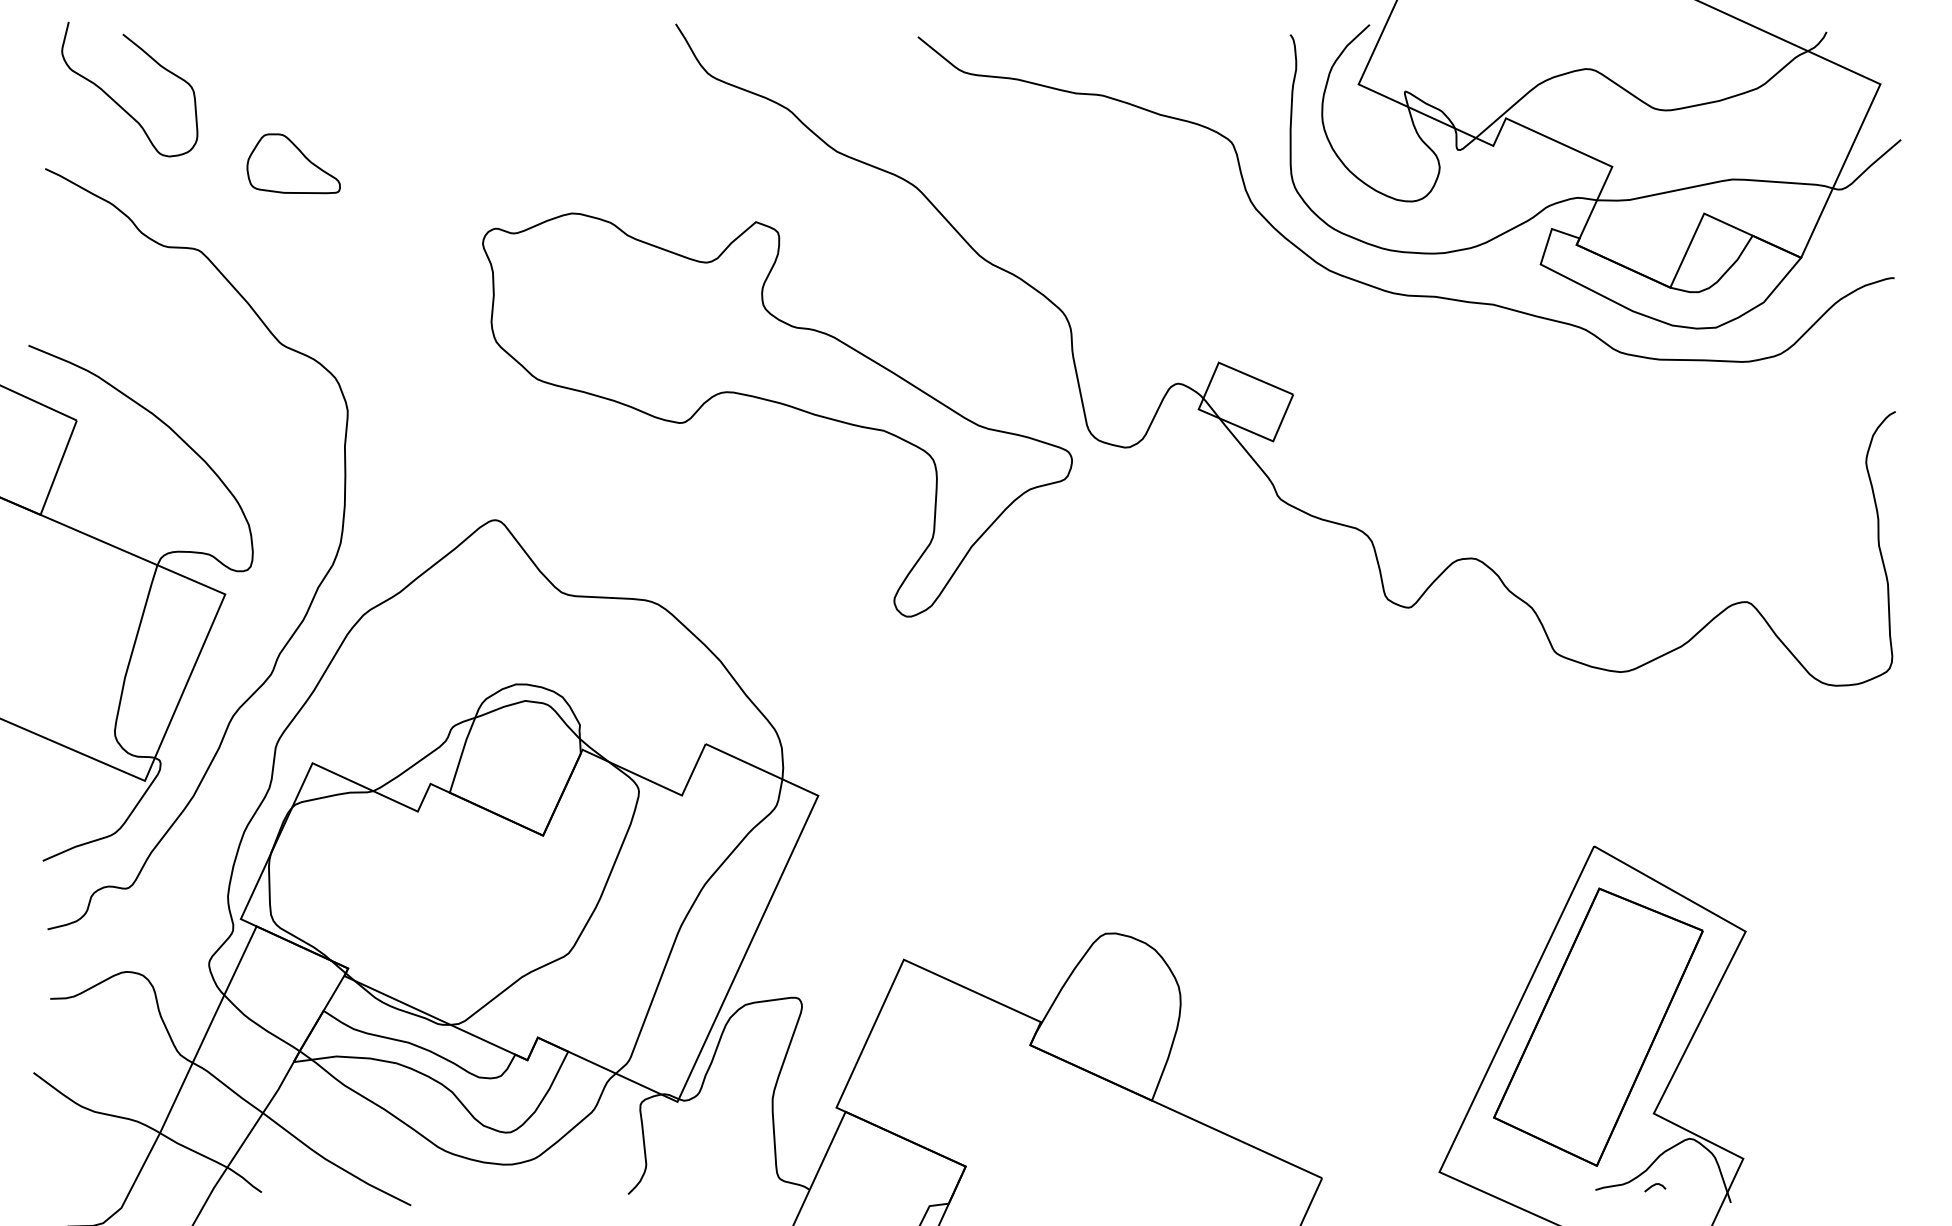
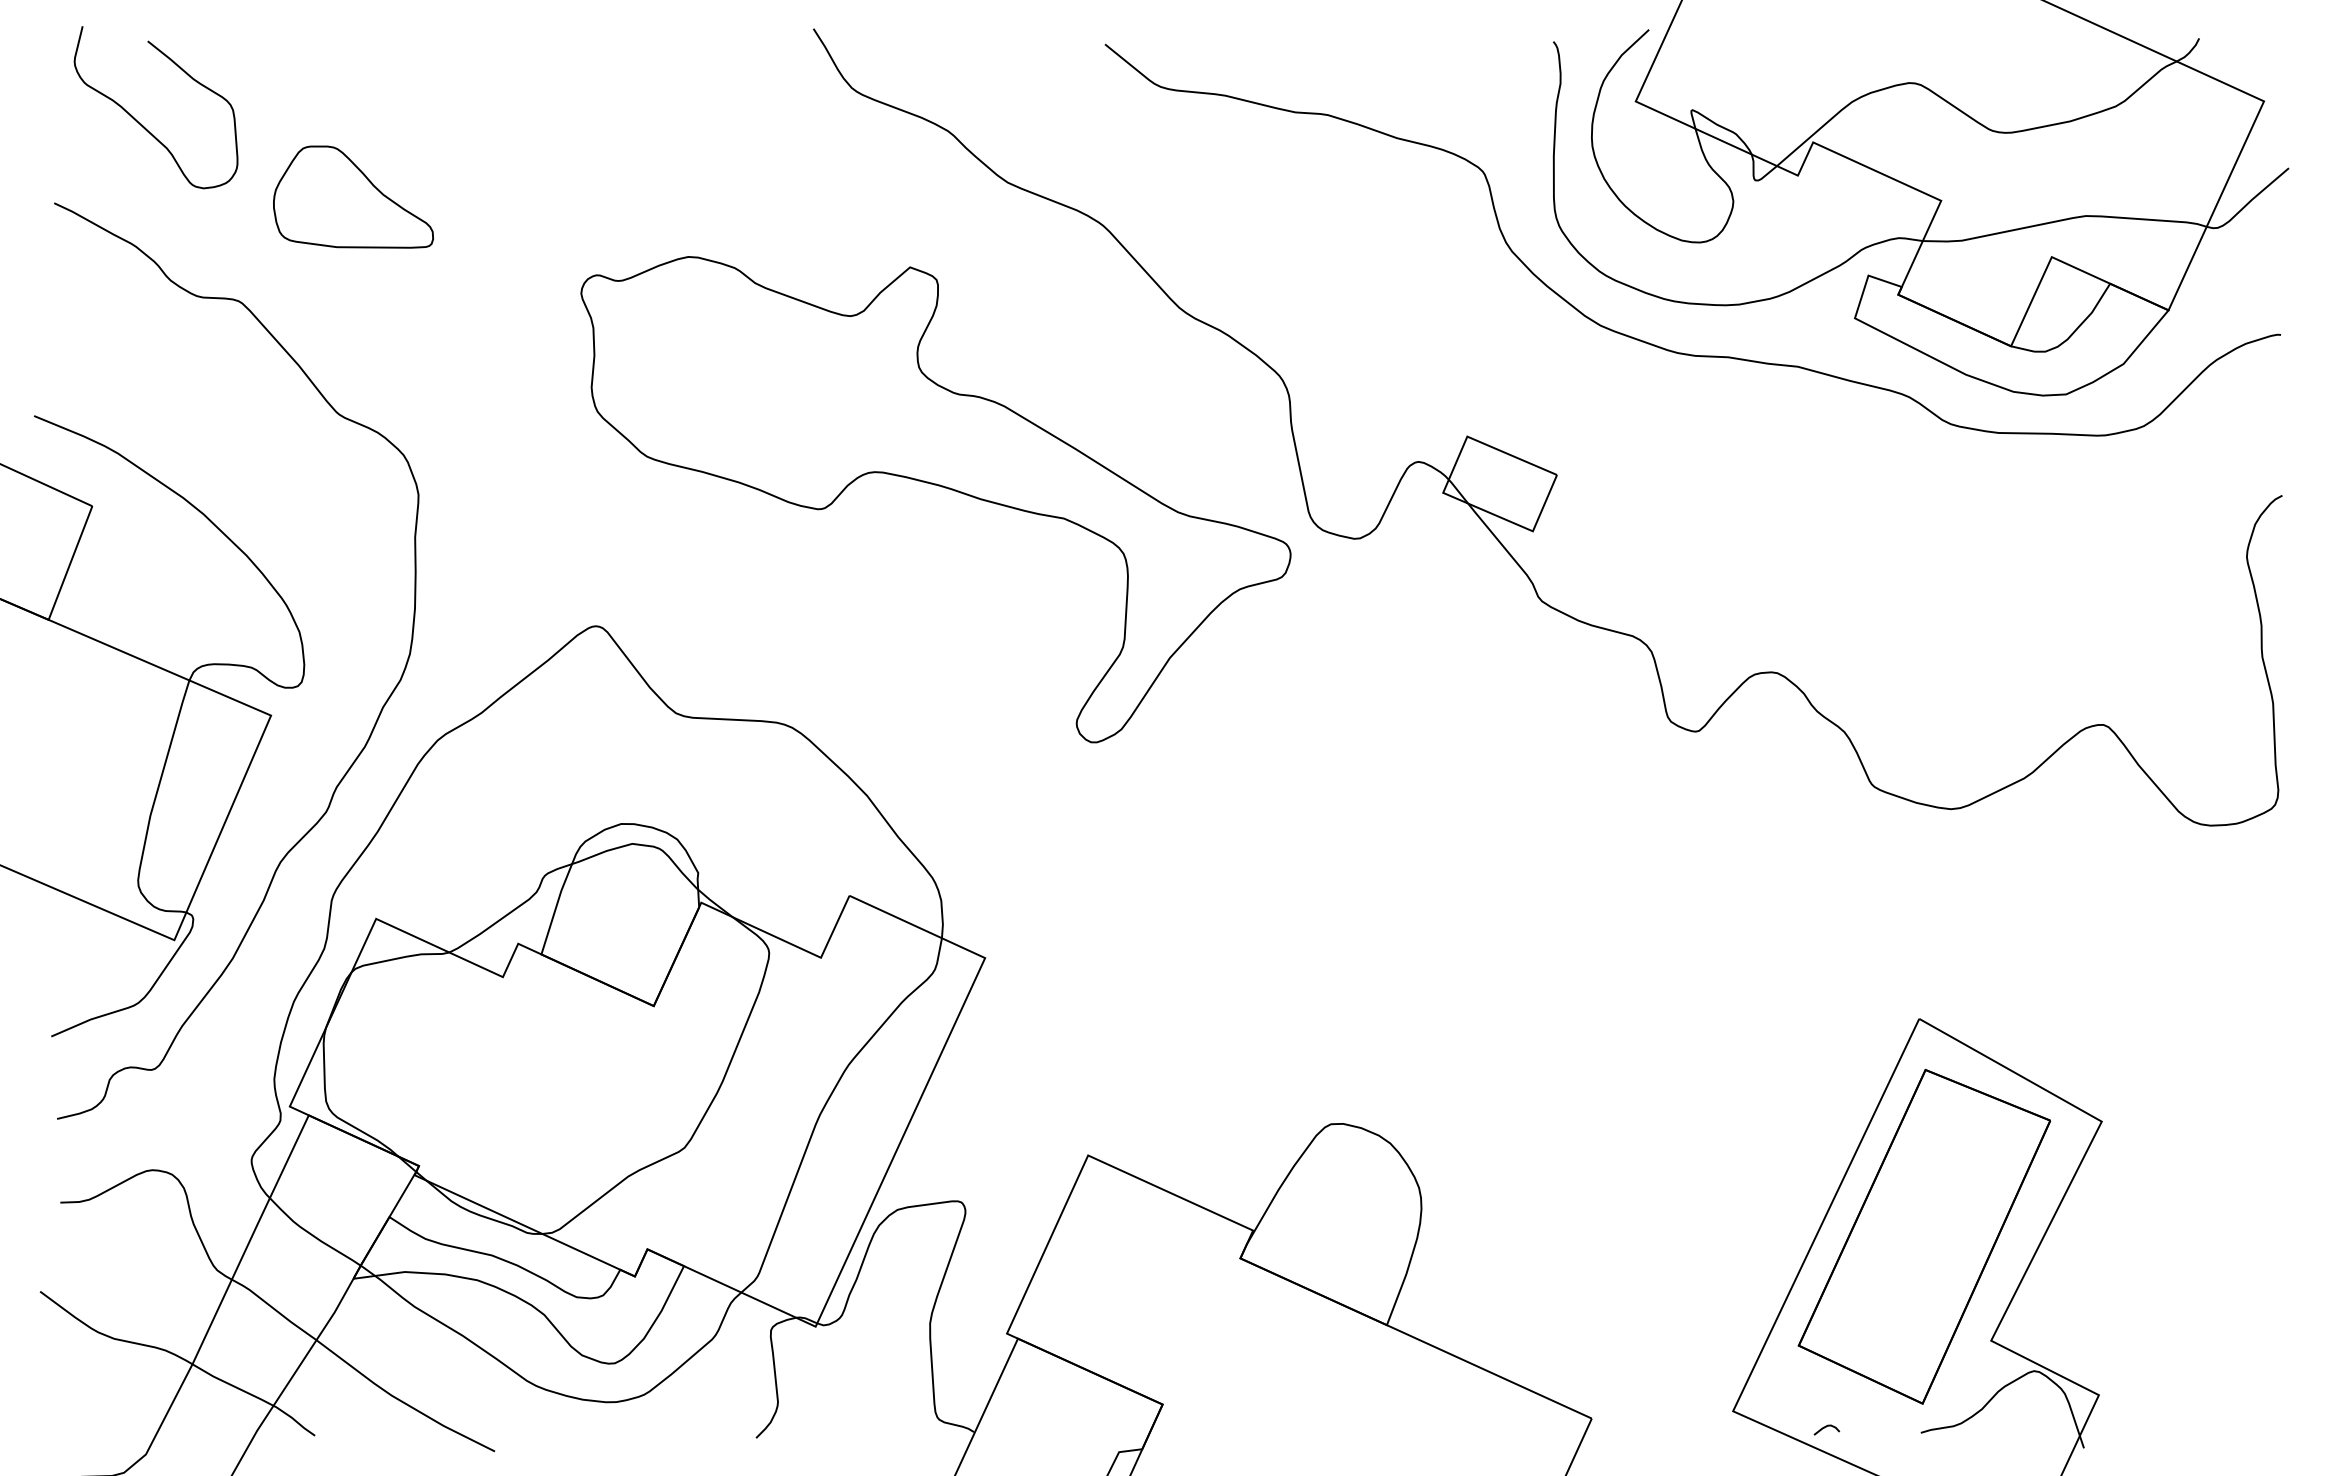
part: (293, 163) -> (353, 196), size x1.43
curve: (1654, 1185) -> (1826, 1427), moved

